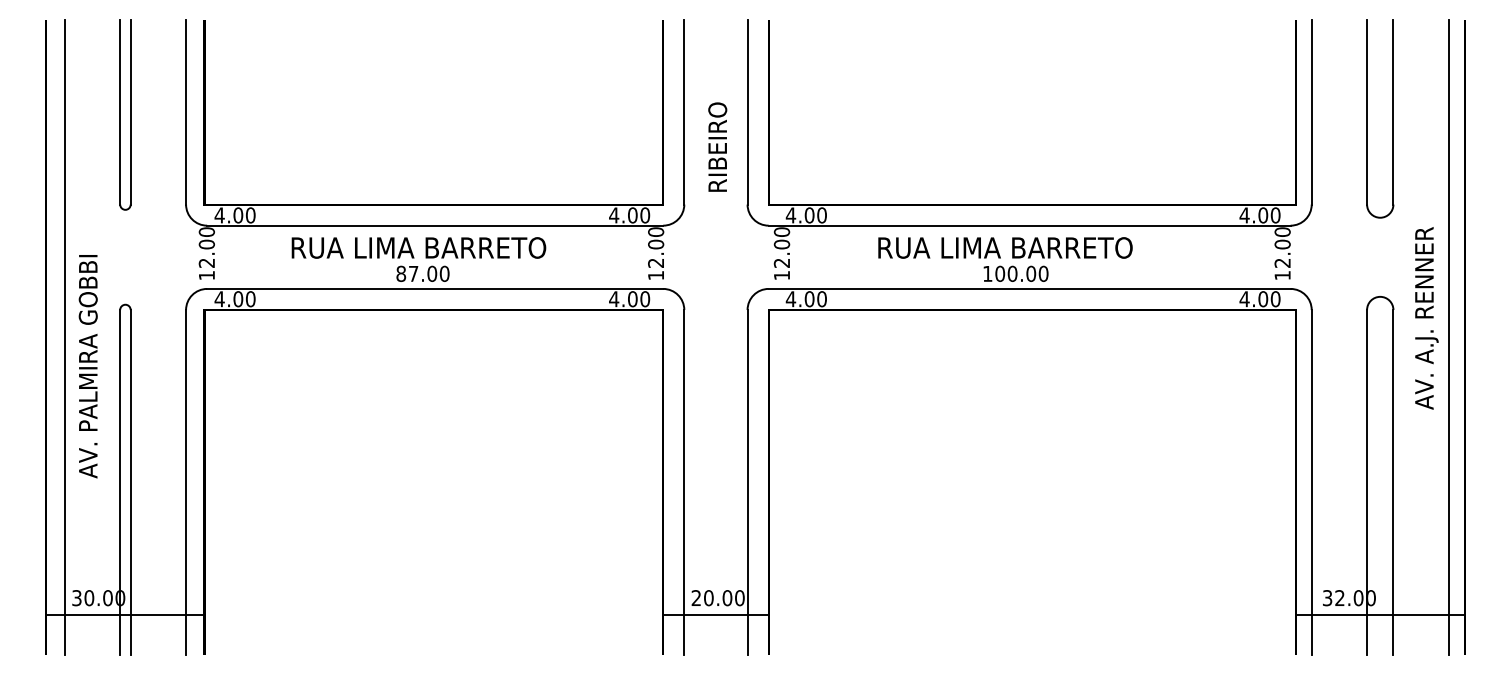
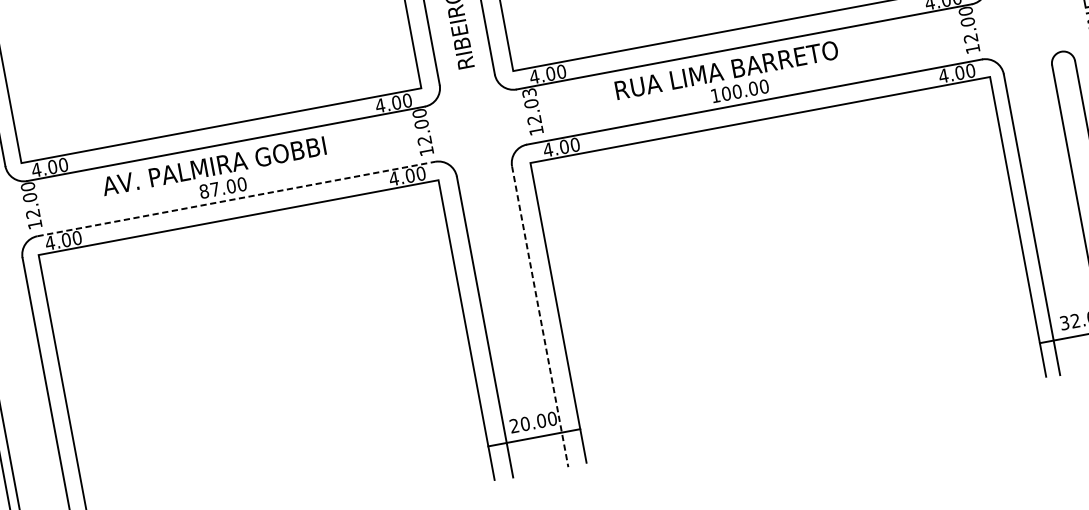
text: (781, 231) -> (528, 92), 12.00 -> 12.03
text: (417, 247) -> (214, 165), RUA LIMA BARRETO -> AV. PALMIRA GOBBI
line: (435, 288) -> (236, 198), solid -> dashed
line: (747, 482) -> (540, 316), solid -> dashed

